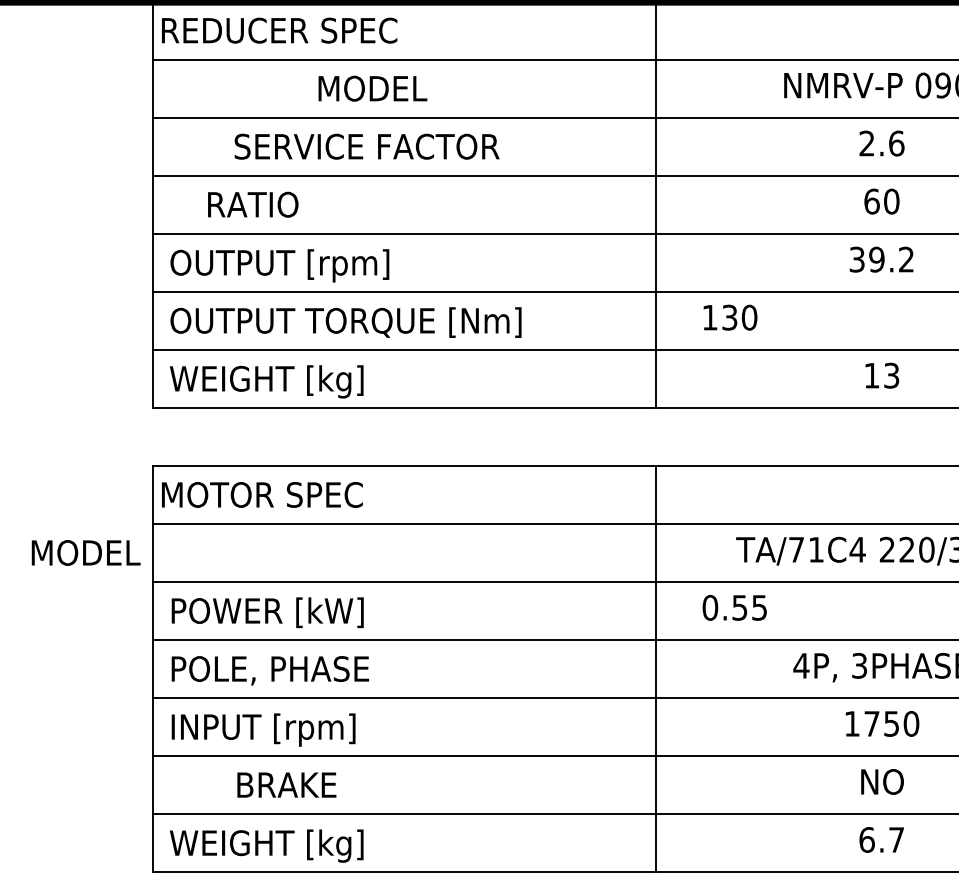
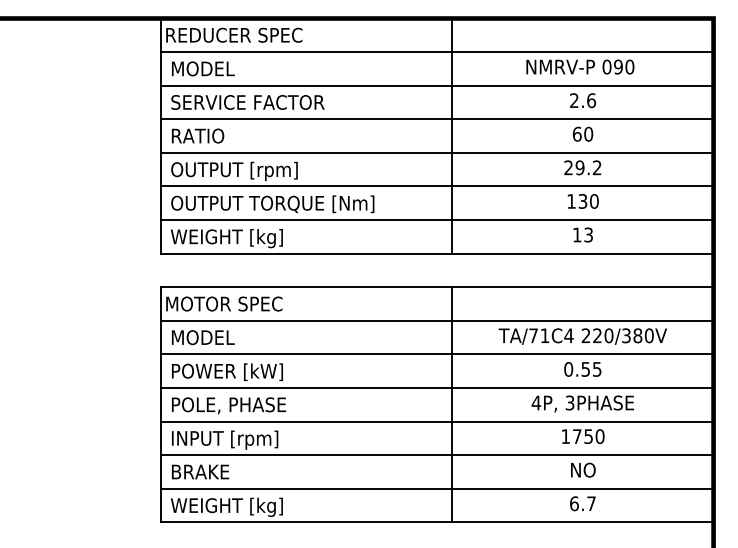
text: (373, 88) -> (203, 68), moved
text: (366, 146) -> (247, 102), moved
text: (253, 203) -> (198, 135), moved
text: (856, 259) -> (568, 167), 39.2 -> 29.2
text: (729, 317) -> (582, 201), moved
text: (86, 552) -> (203, 337), moved
text: (734, 607) -> (582, 369), moved
text: (286, 784) -> (200, 471), moved

